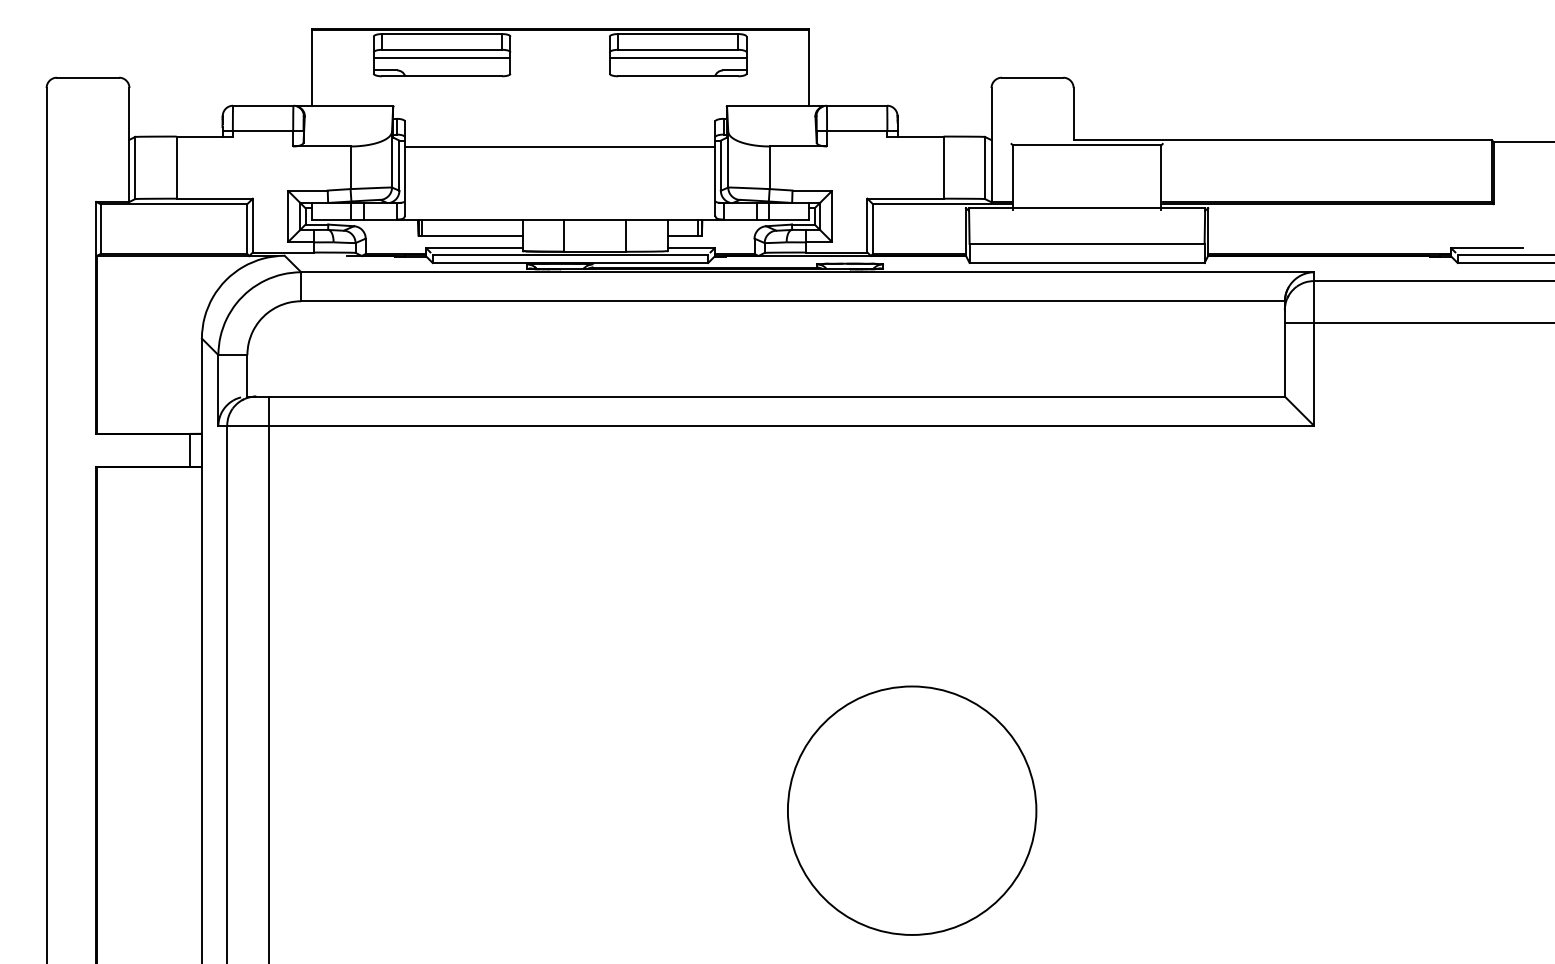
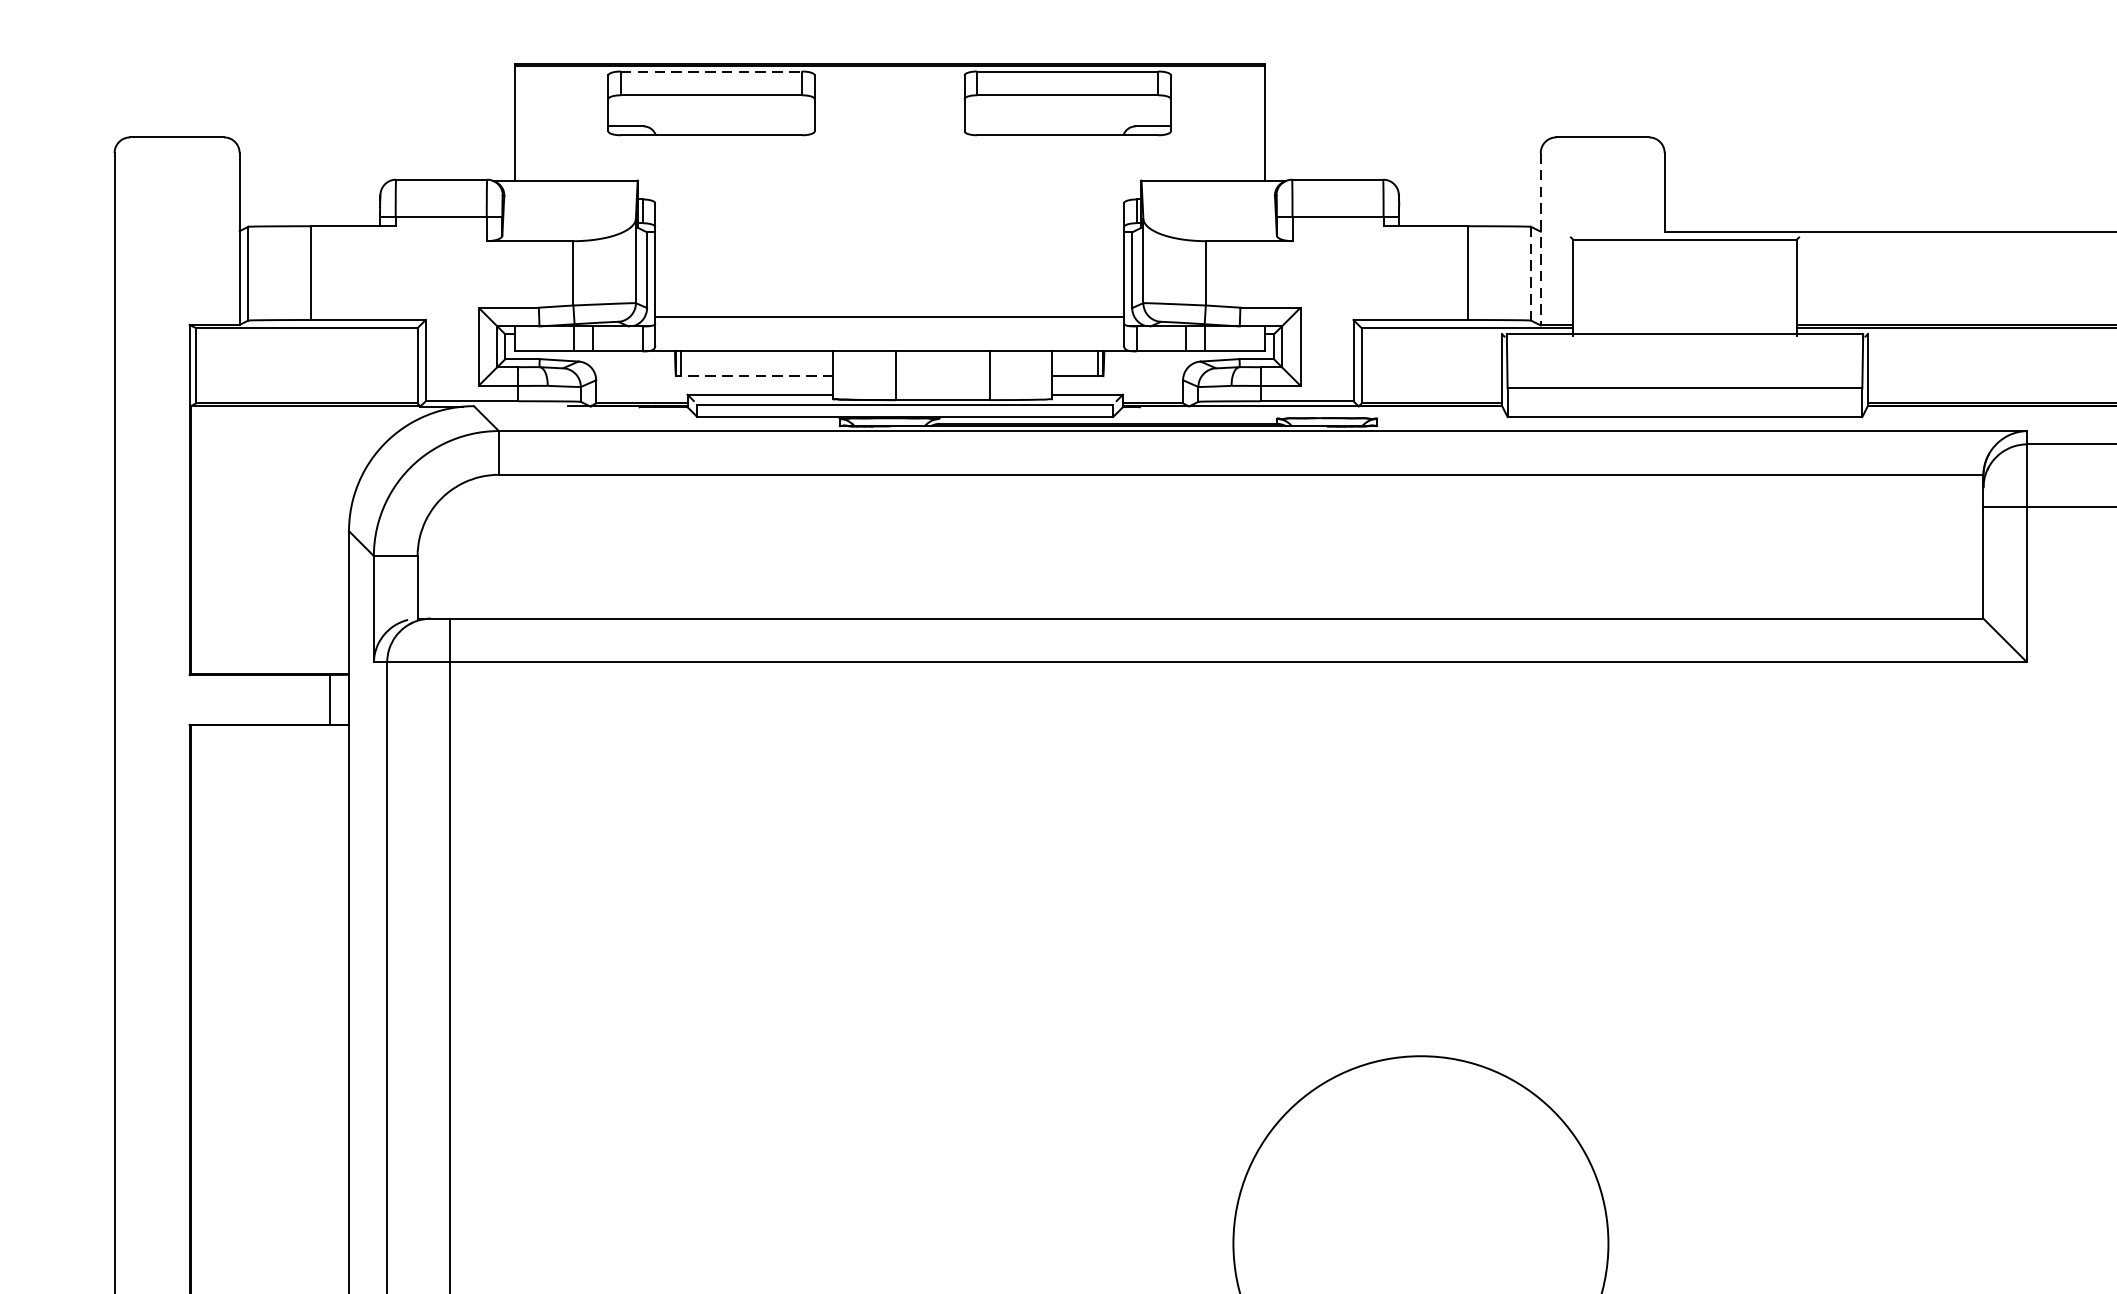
line: (442, 34) -> (712, 72), solid -> dashed
line: (441, 58) -> (710, 108), removed
line: (677, 58) -> (1066, 108), removed
line: (991, 145) -> (1540, 239), solid -> dashed
line: (559, 146) -> (888, 316), moved
line: (985, 168) -> (1531, 274), solid -> dashed
line: (470, 236) -> (754, 377), solid -> dashed

